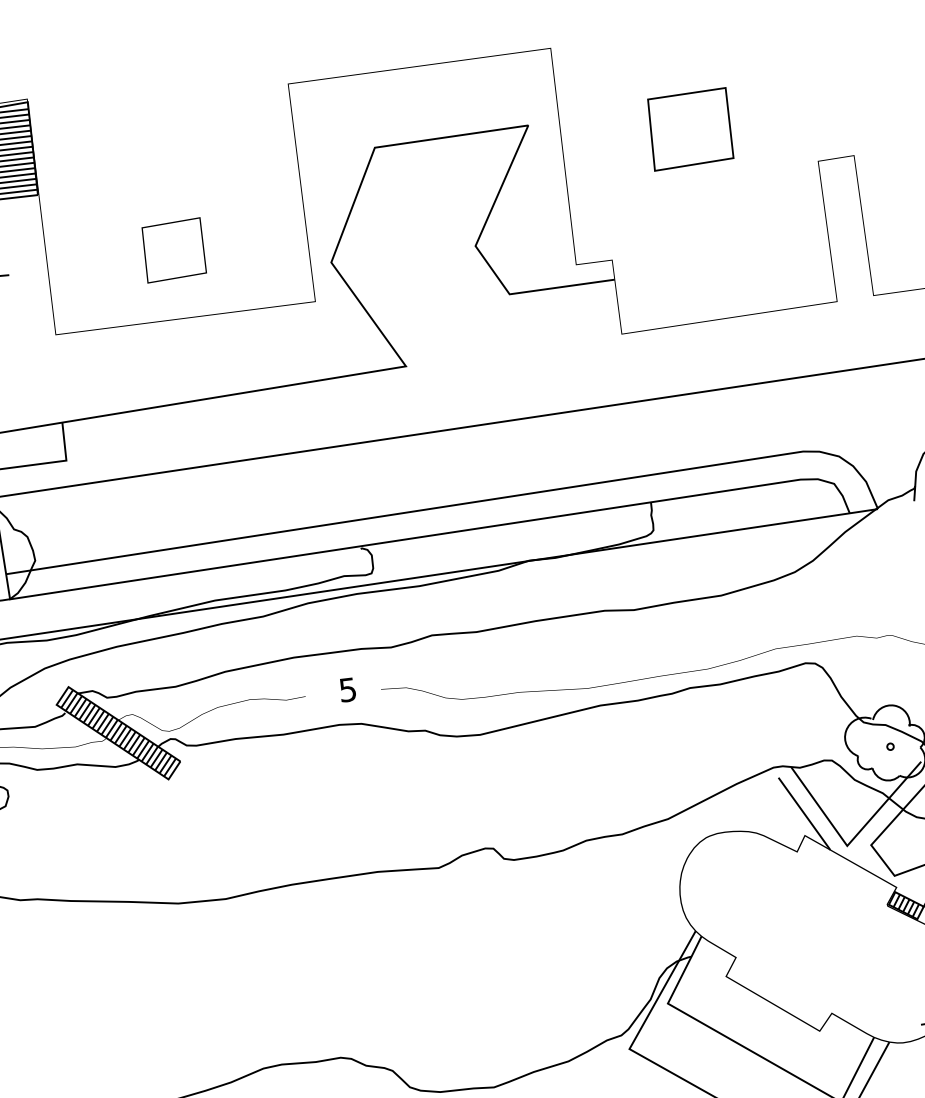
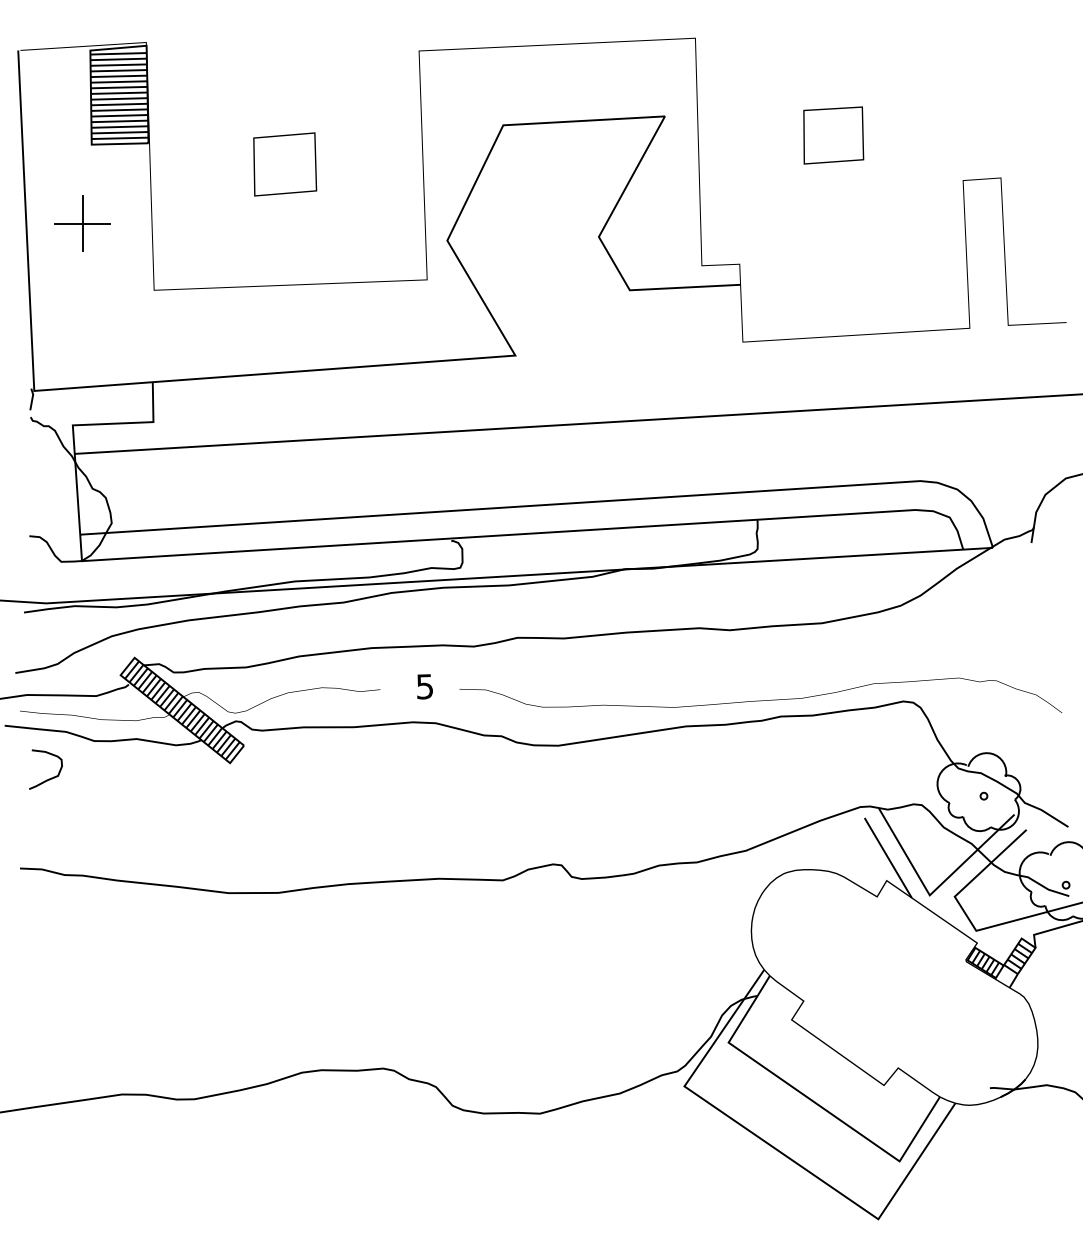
part: (690, 129) -> (833, 135), size x0.71
part: (174, 250) -> (285, 164), moved

